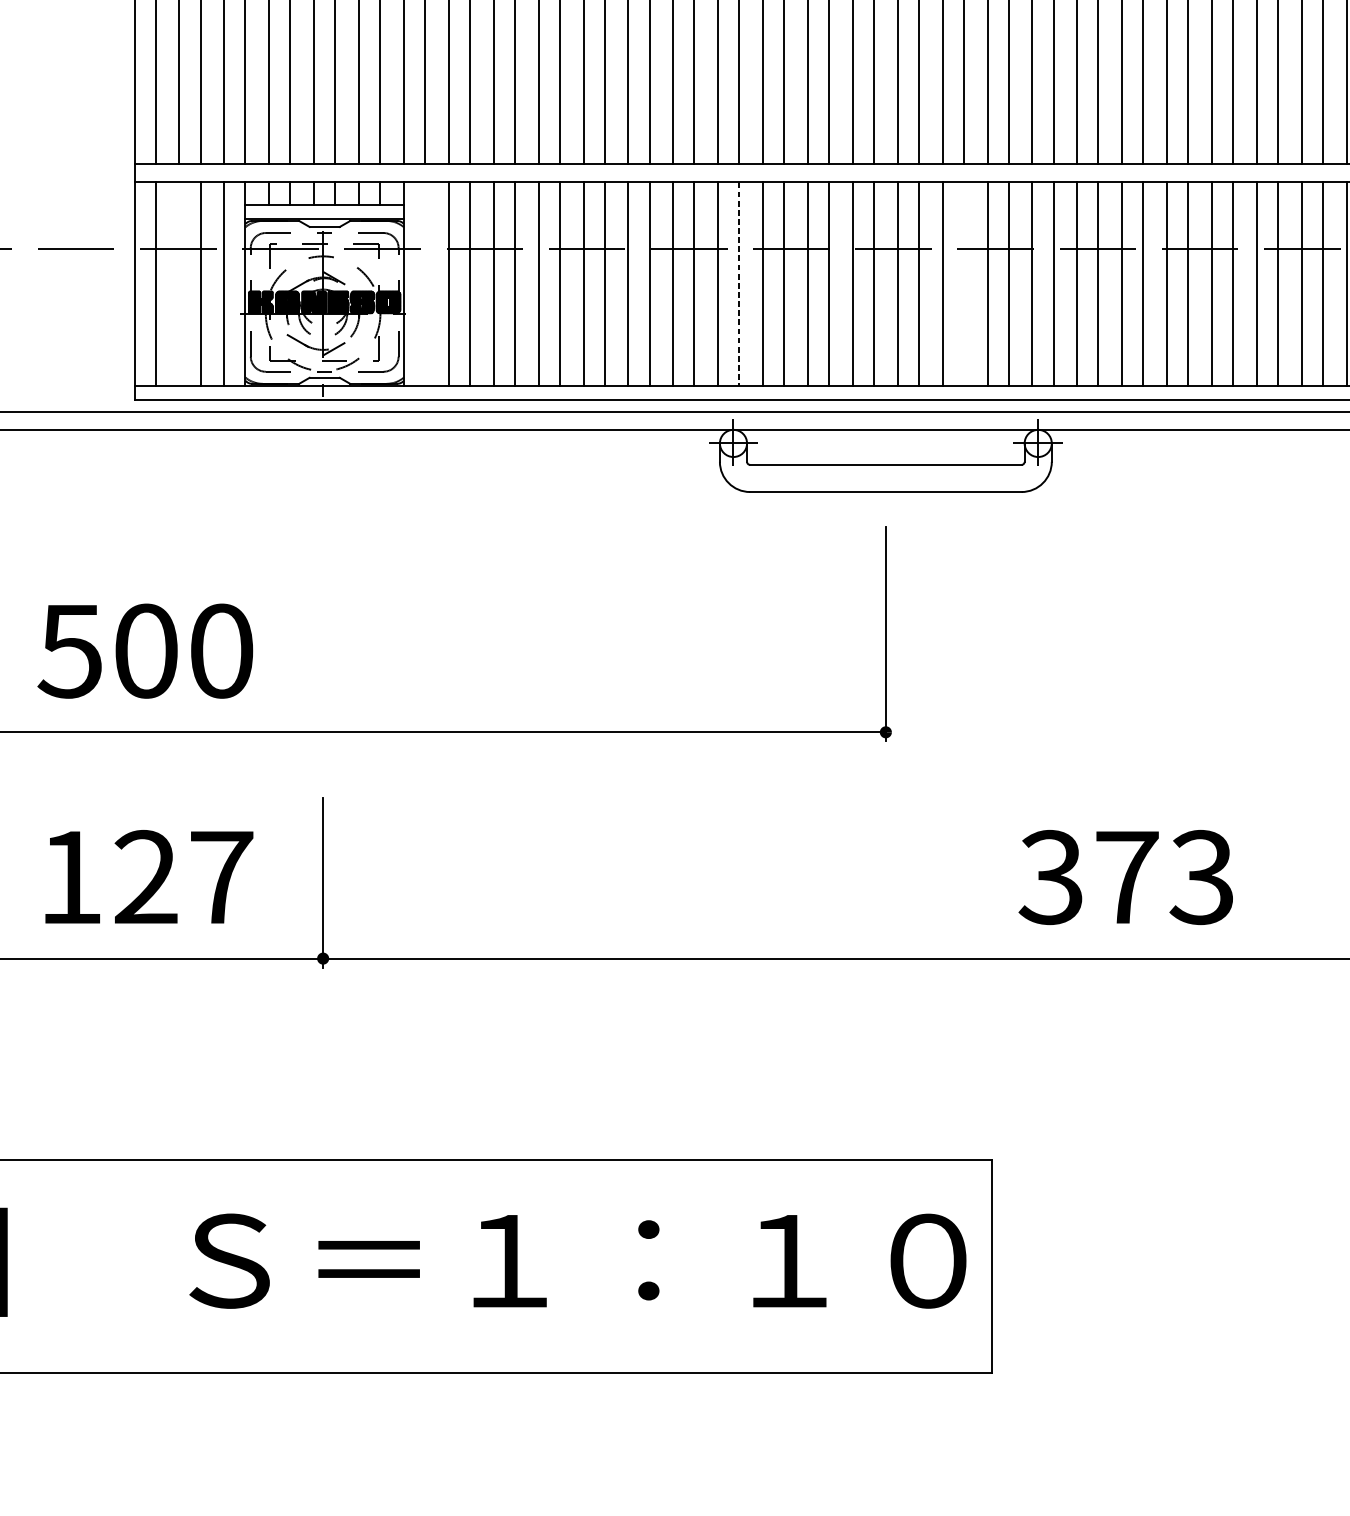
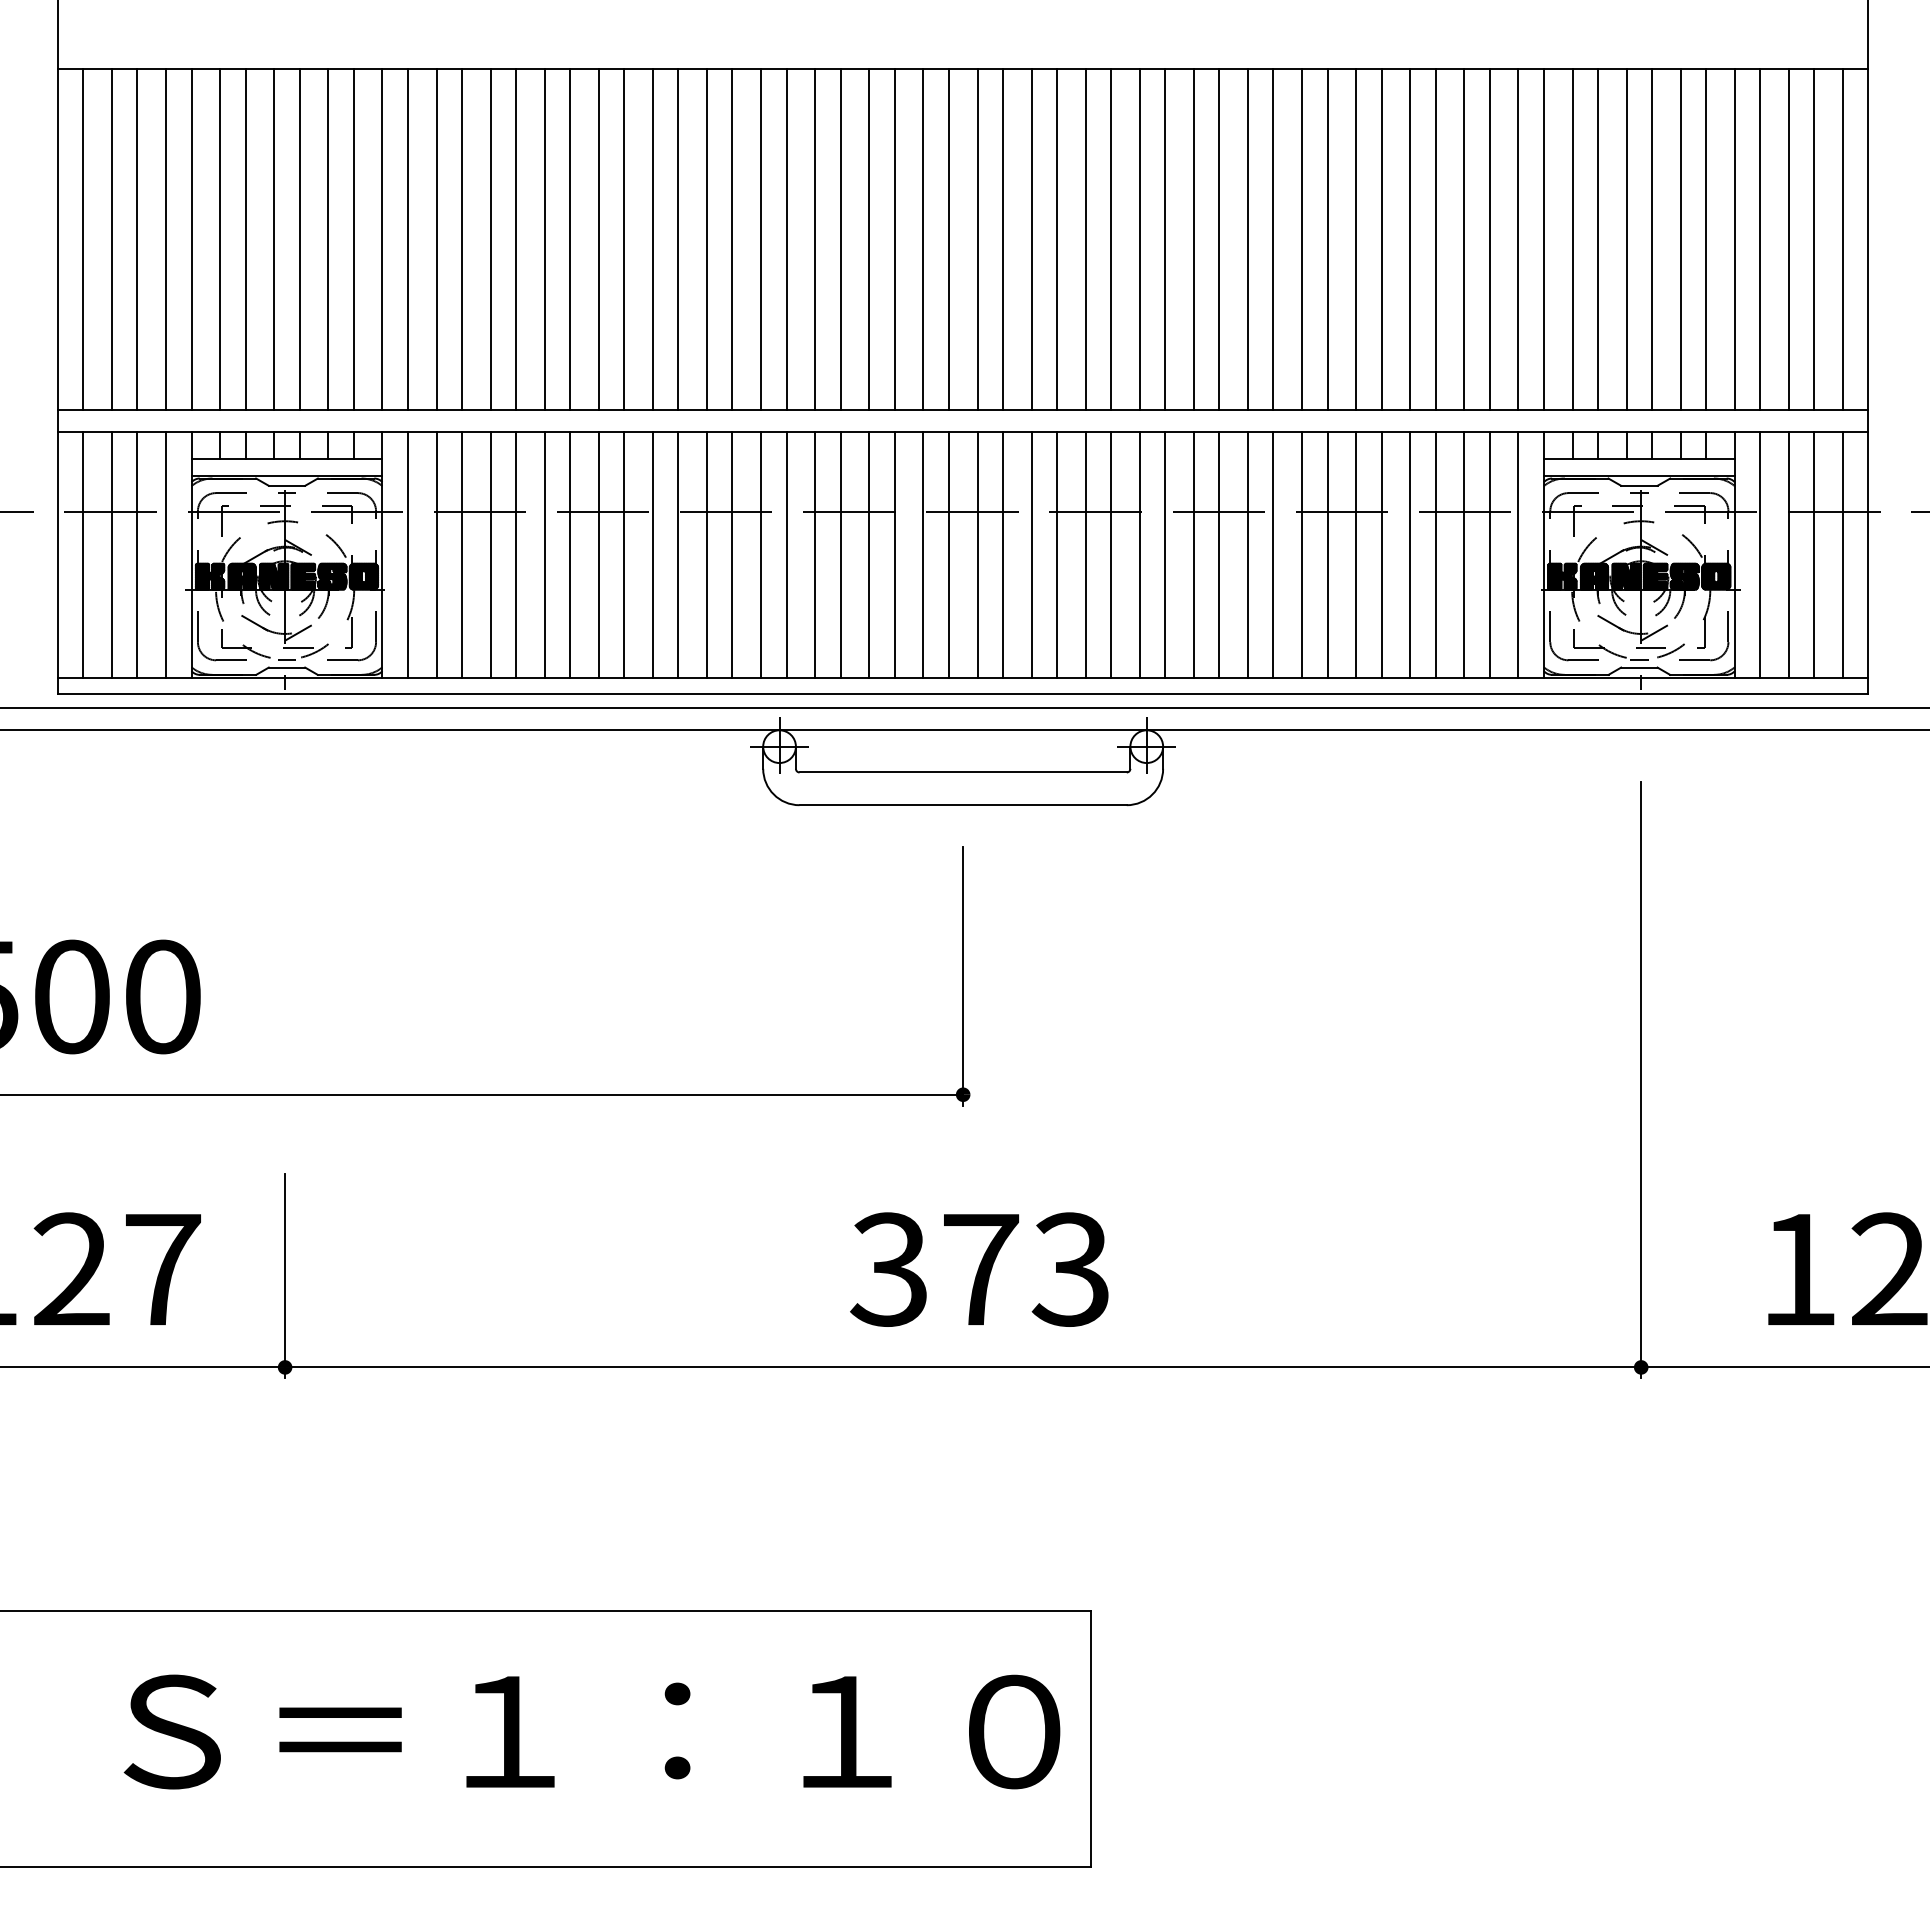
line: (179, 283) -> (111, 554), added
line: (424, 283) -> (407, 554), added
line: (739, 283) -> (786, 554), dashed -> solid
line: (964, 283) -> (1057, 554), added
text: (1125, 877) -> (979, 1269), moved

